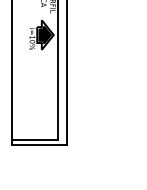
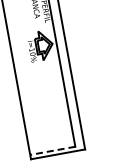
fill: (44, 34) -> (43, 44), removed
line: (34, 140) -> (52, 151), solid -> dashed

